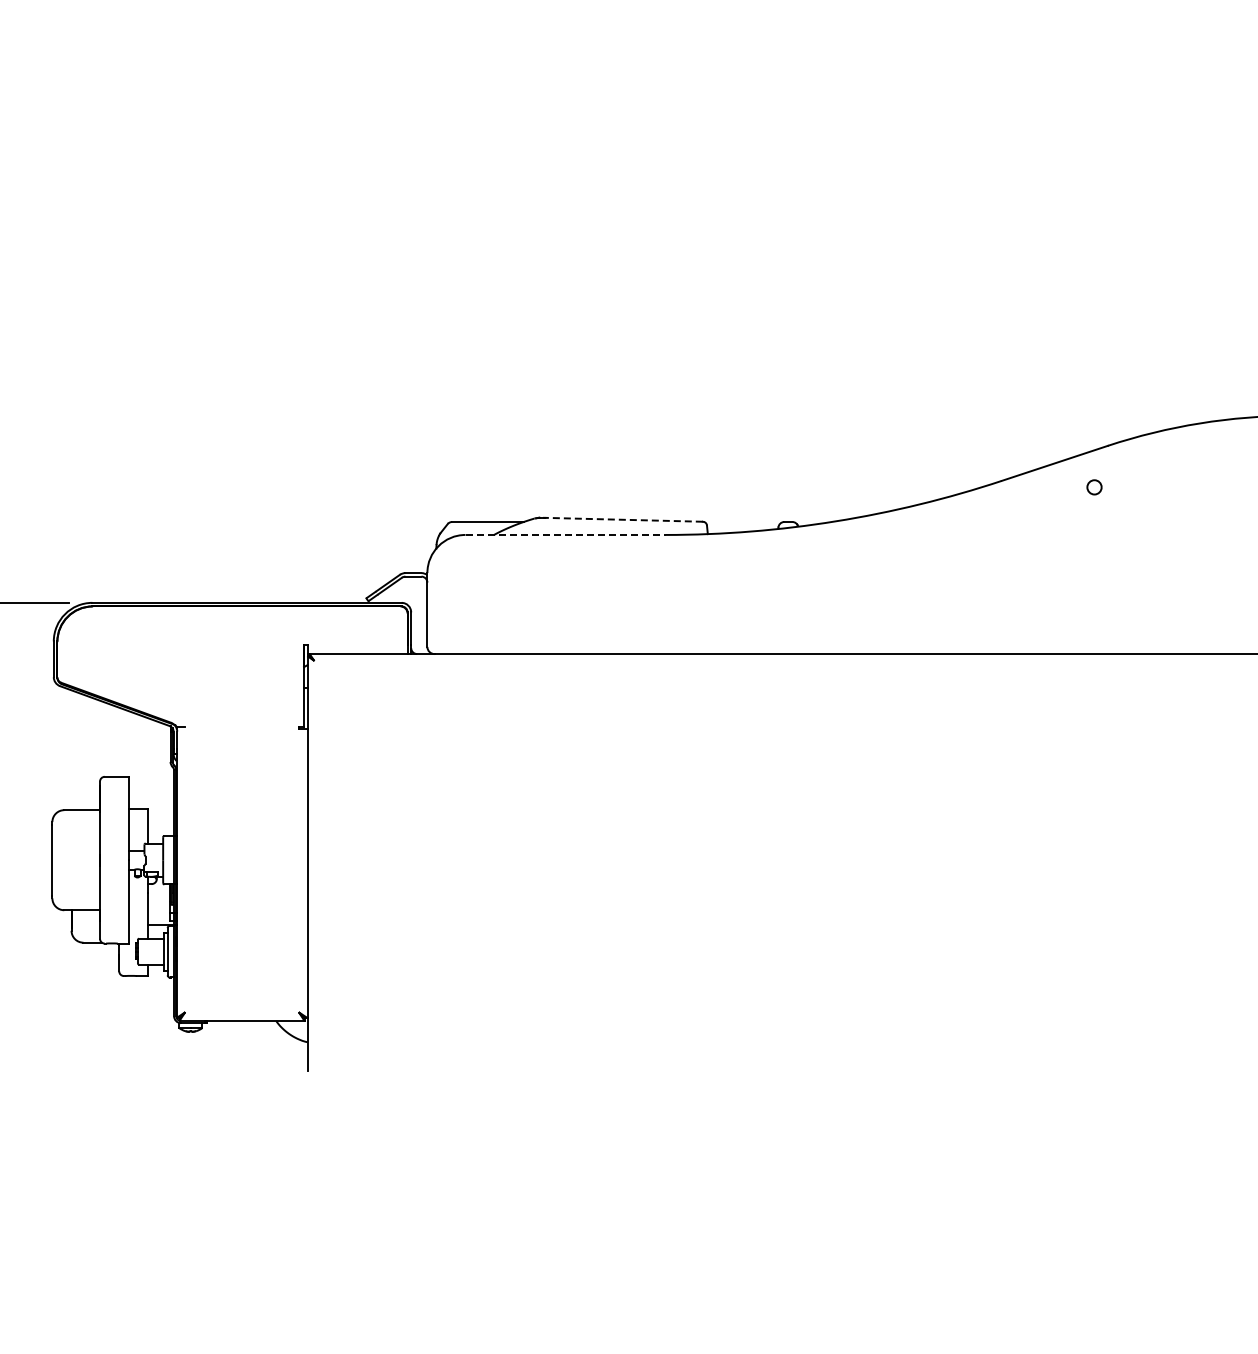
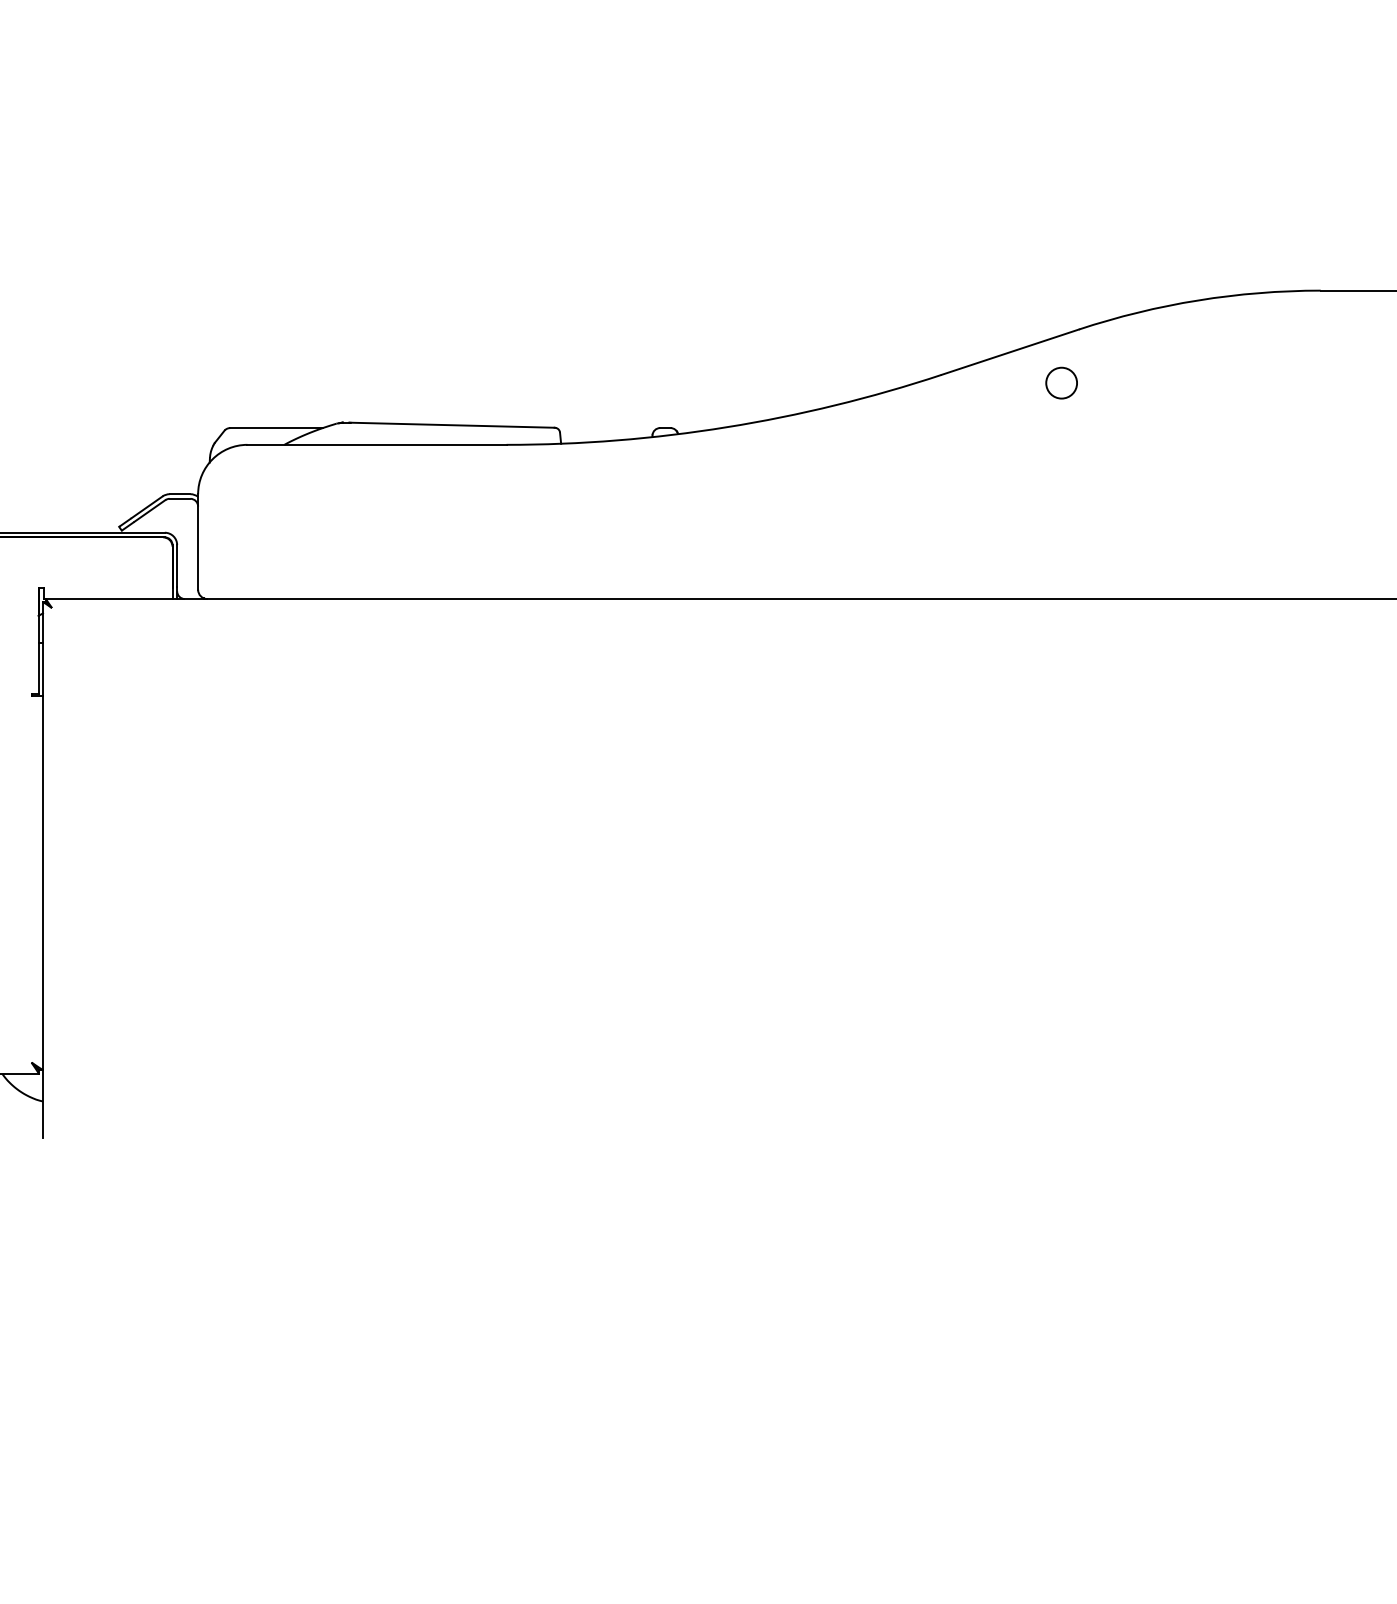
circle: (1094, 487) -> (1061, 383), size x1.67
line: (623, 519) -> (451, 424), dashed -> solid
line: (566, 534) -> (378, 444), dashed -> solid

